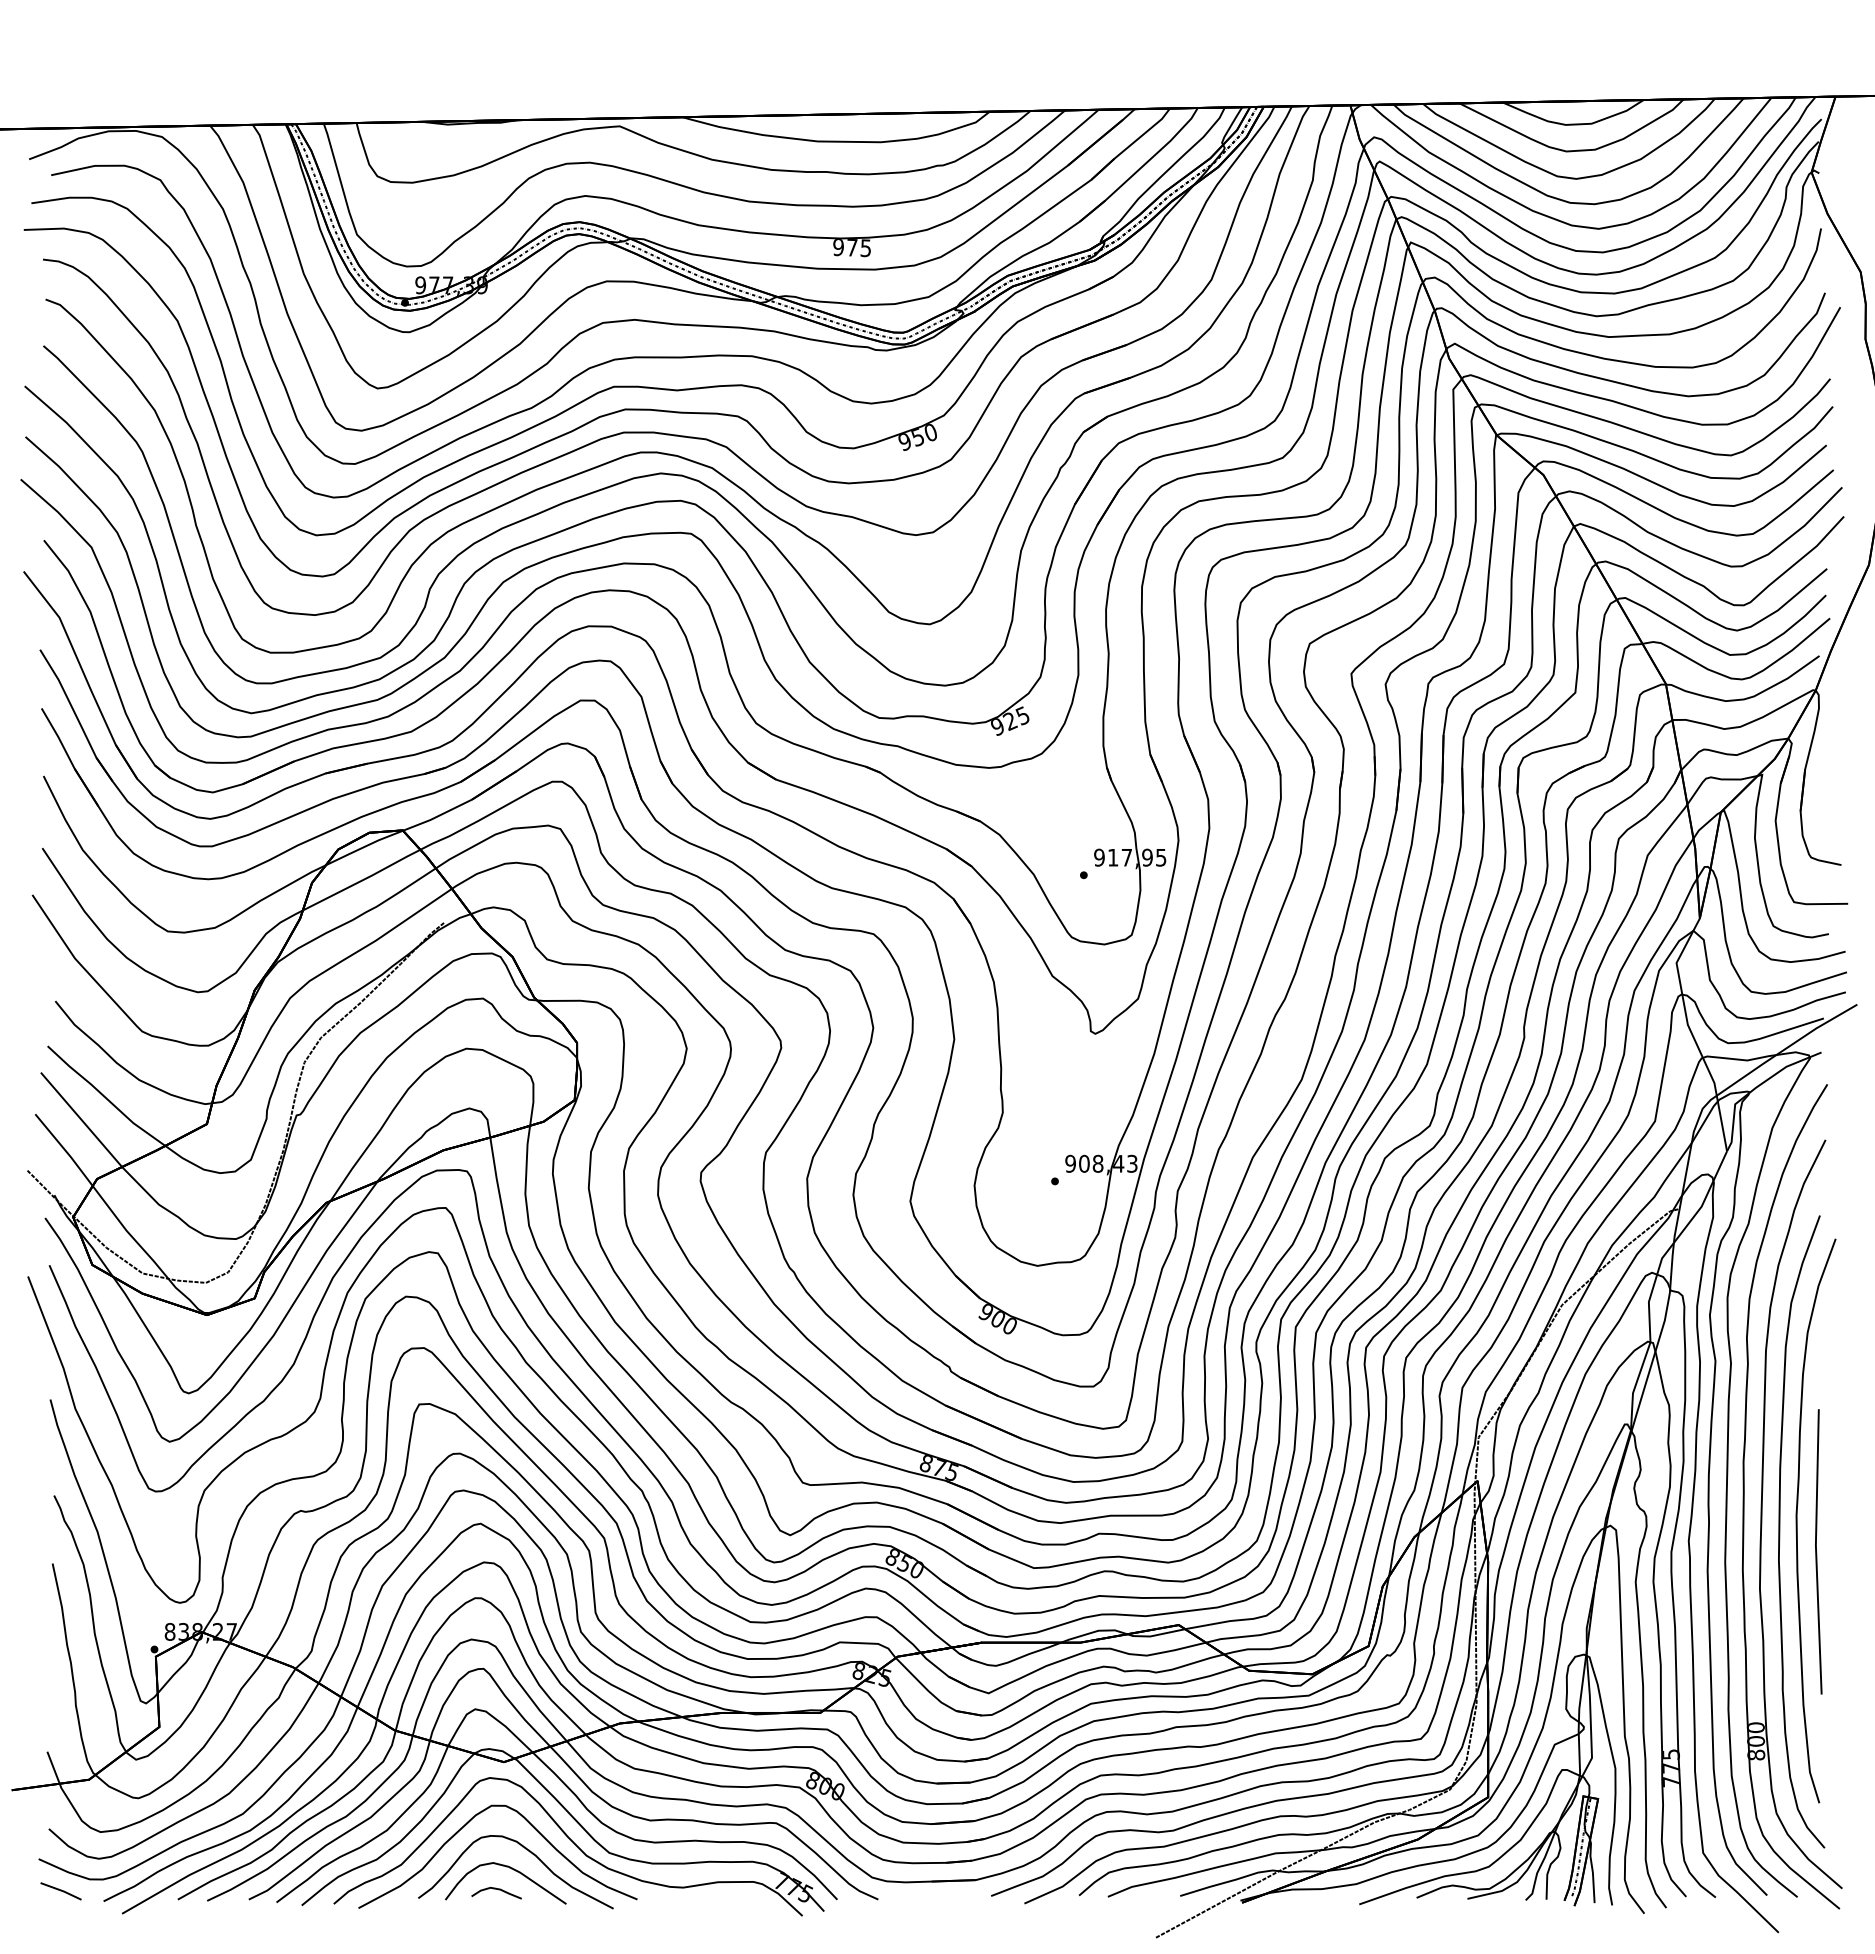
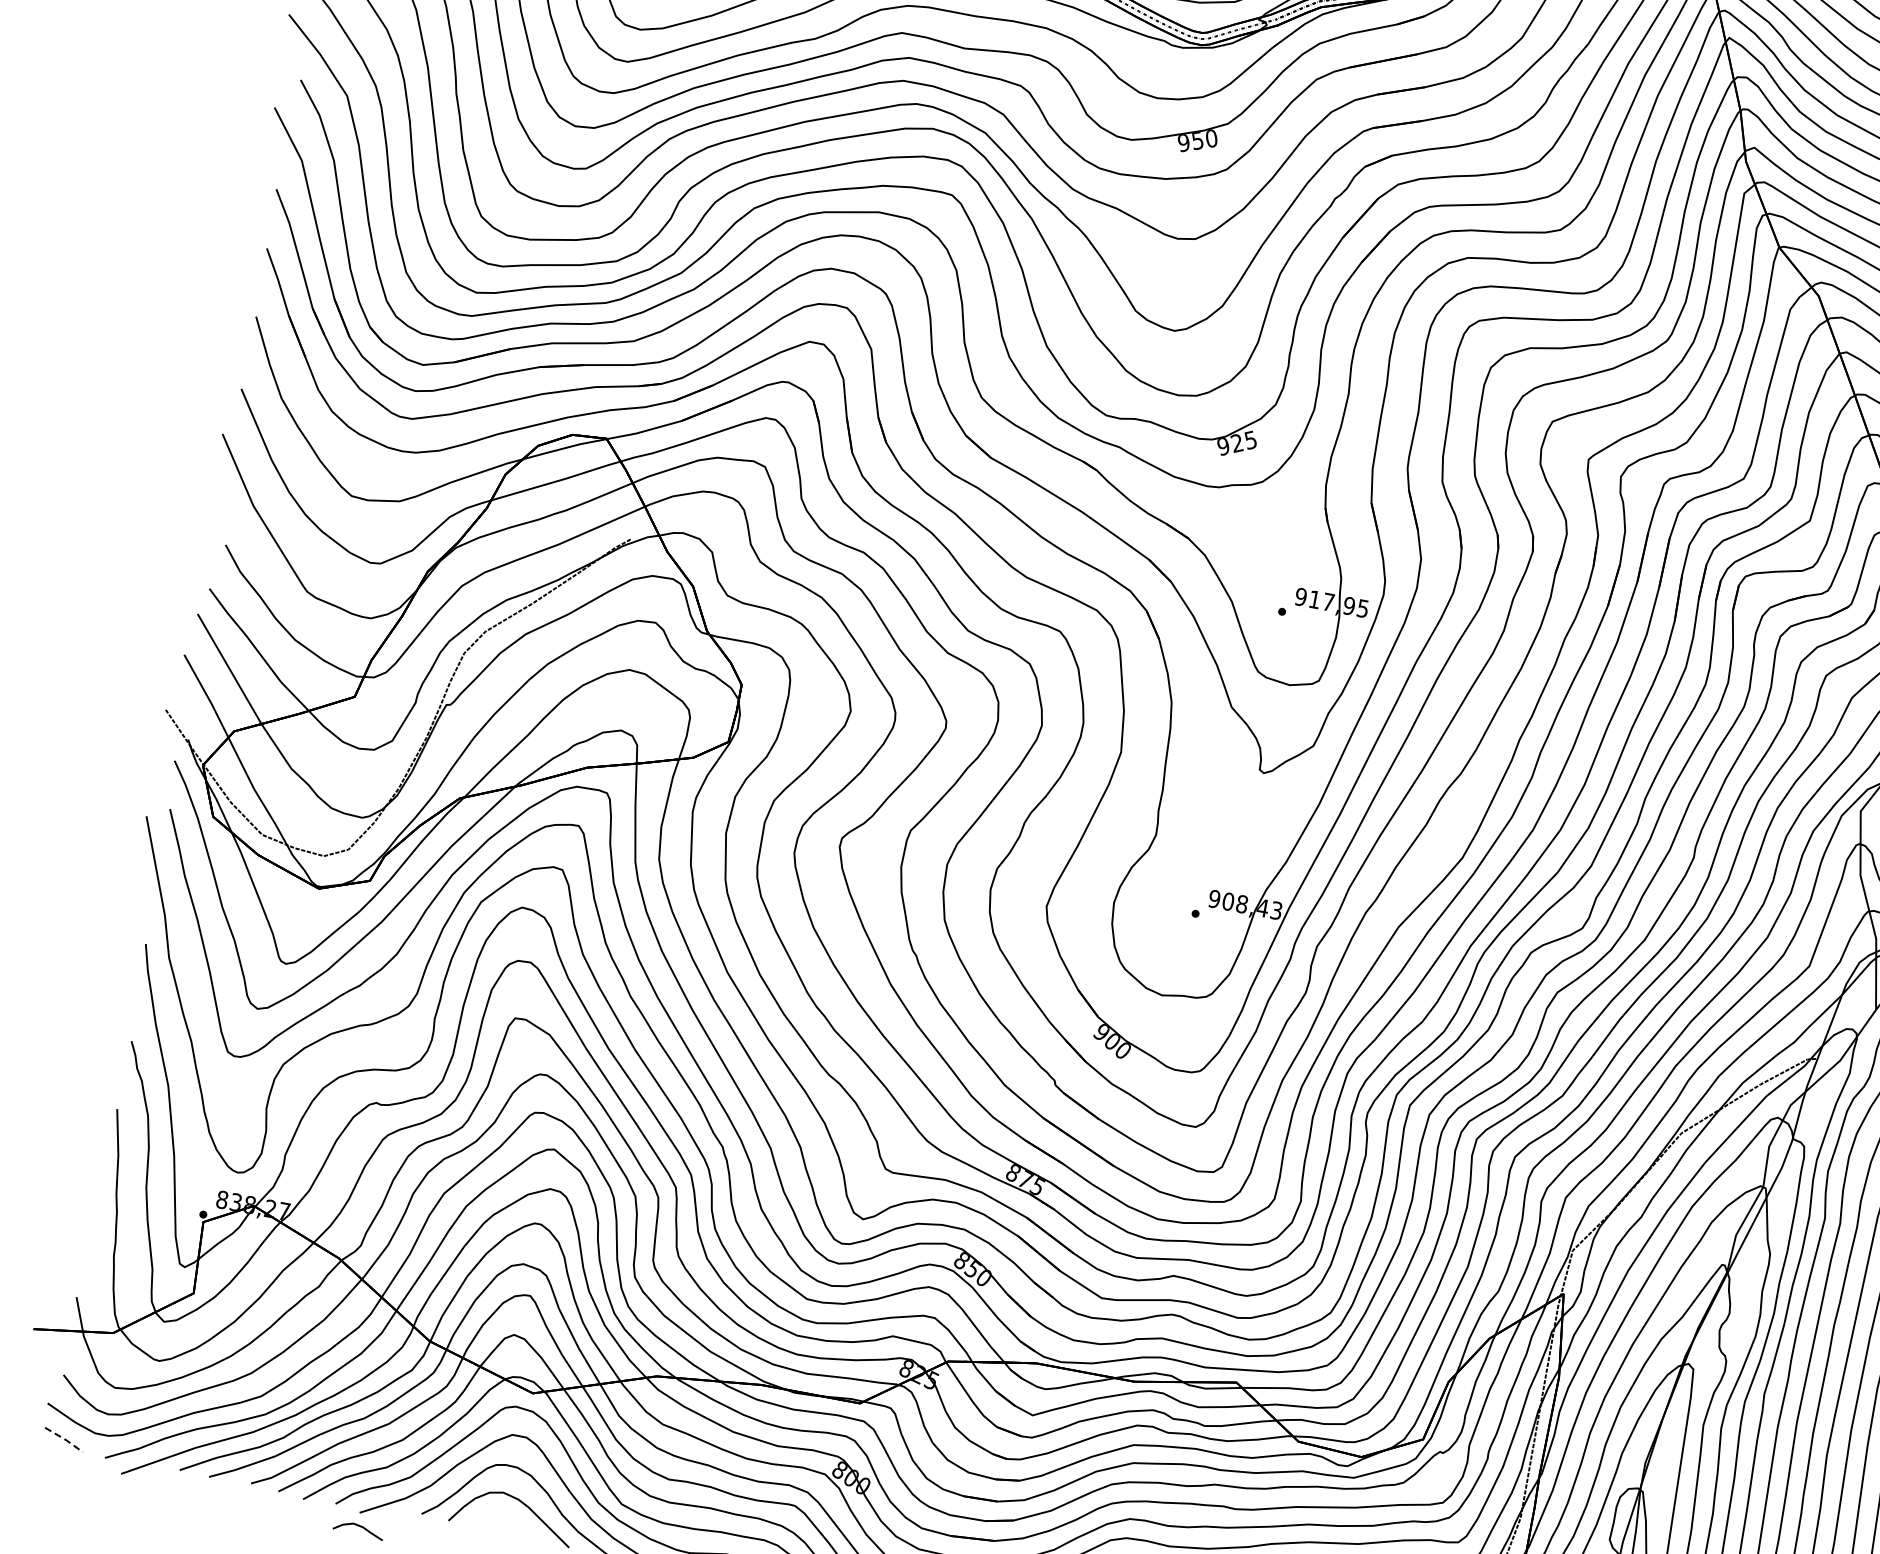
line: (62, 1890) -> (65, 1439), solid -> dashed
curve: (498, 1890) -> (360, 1527), moved

